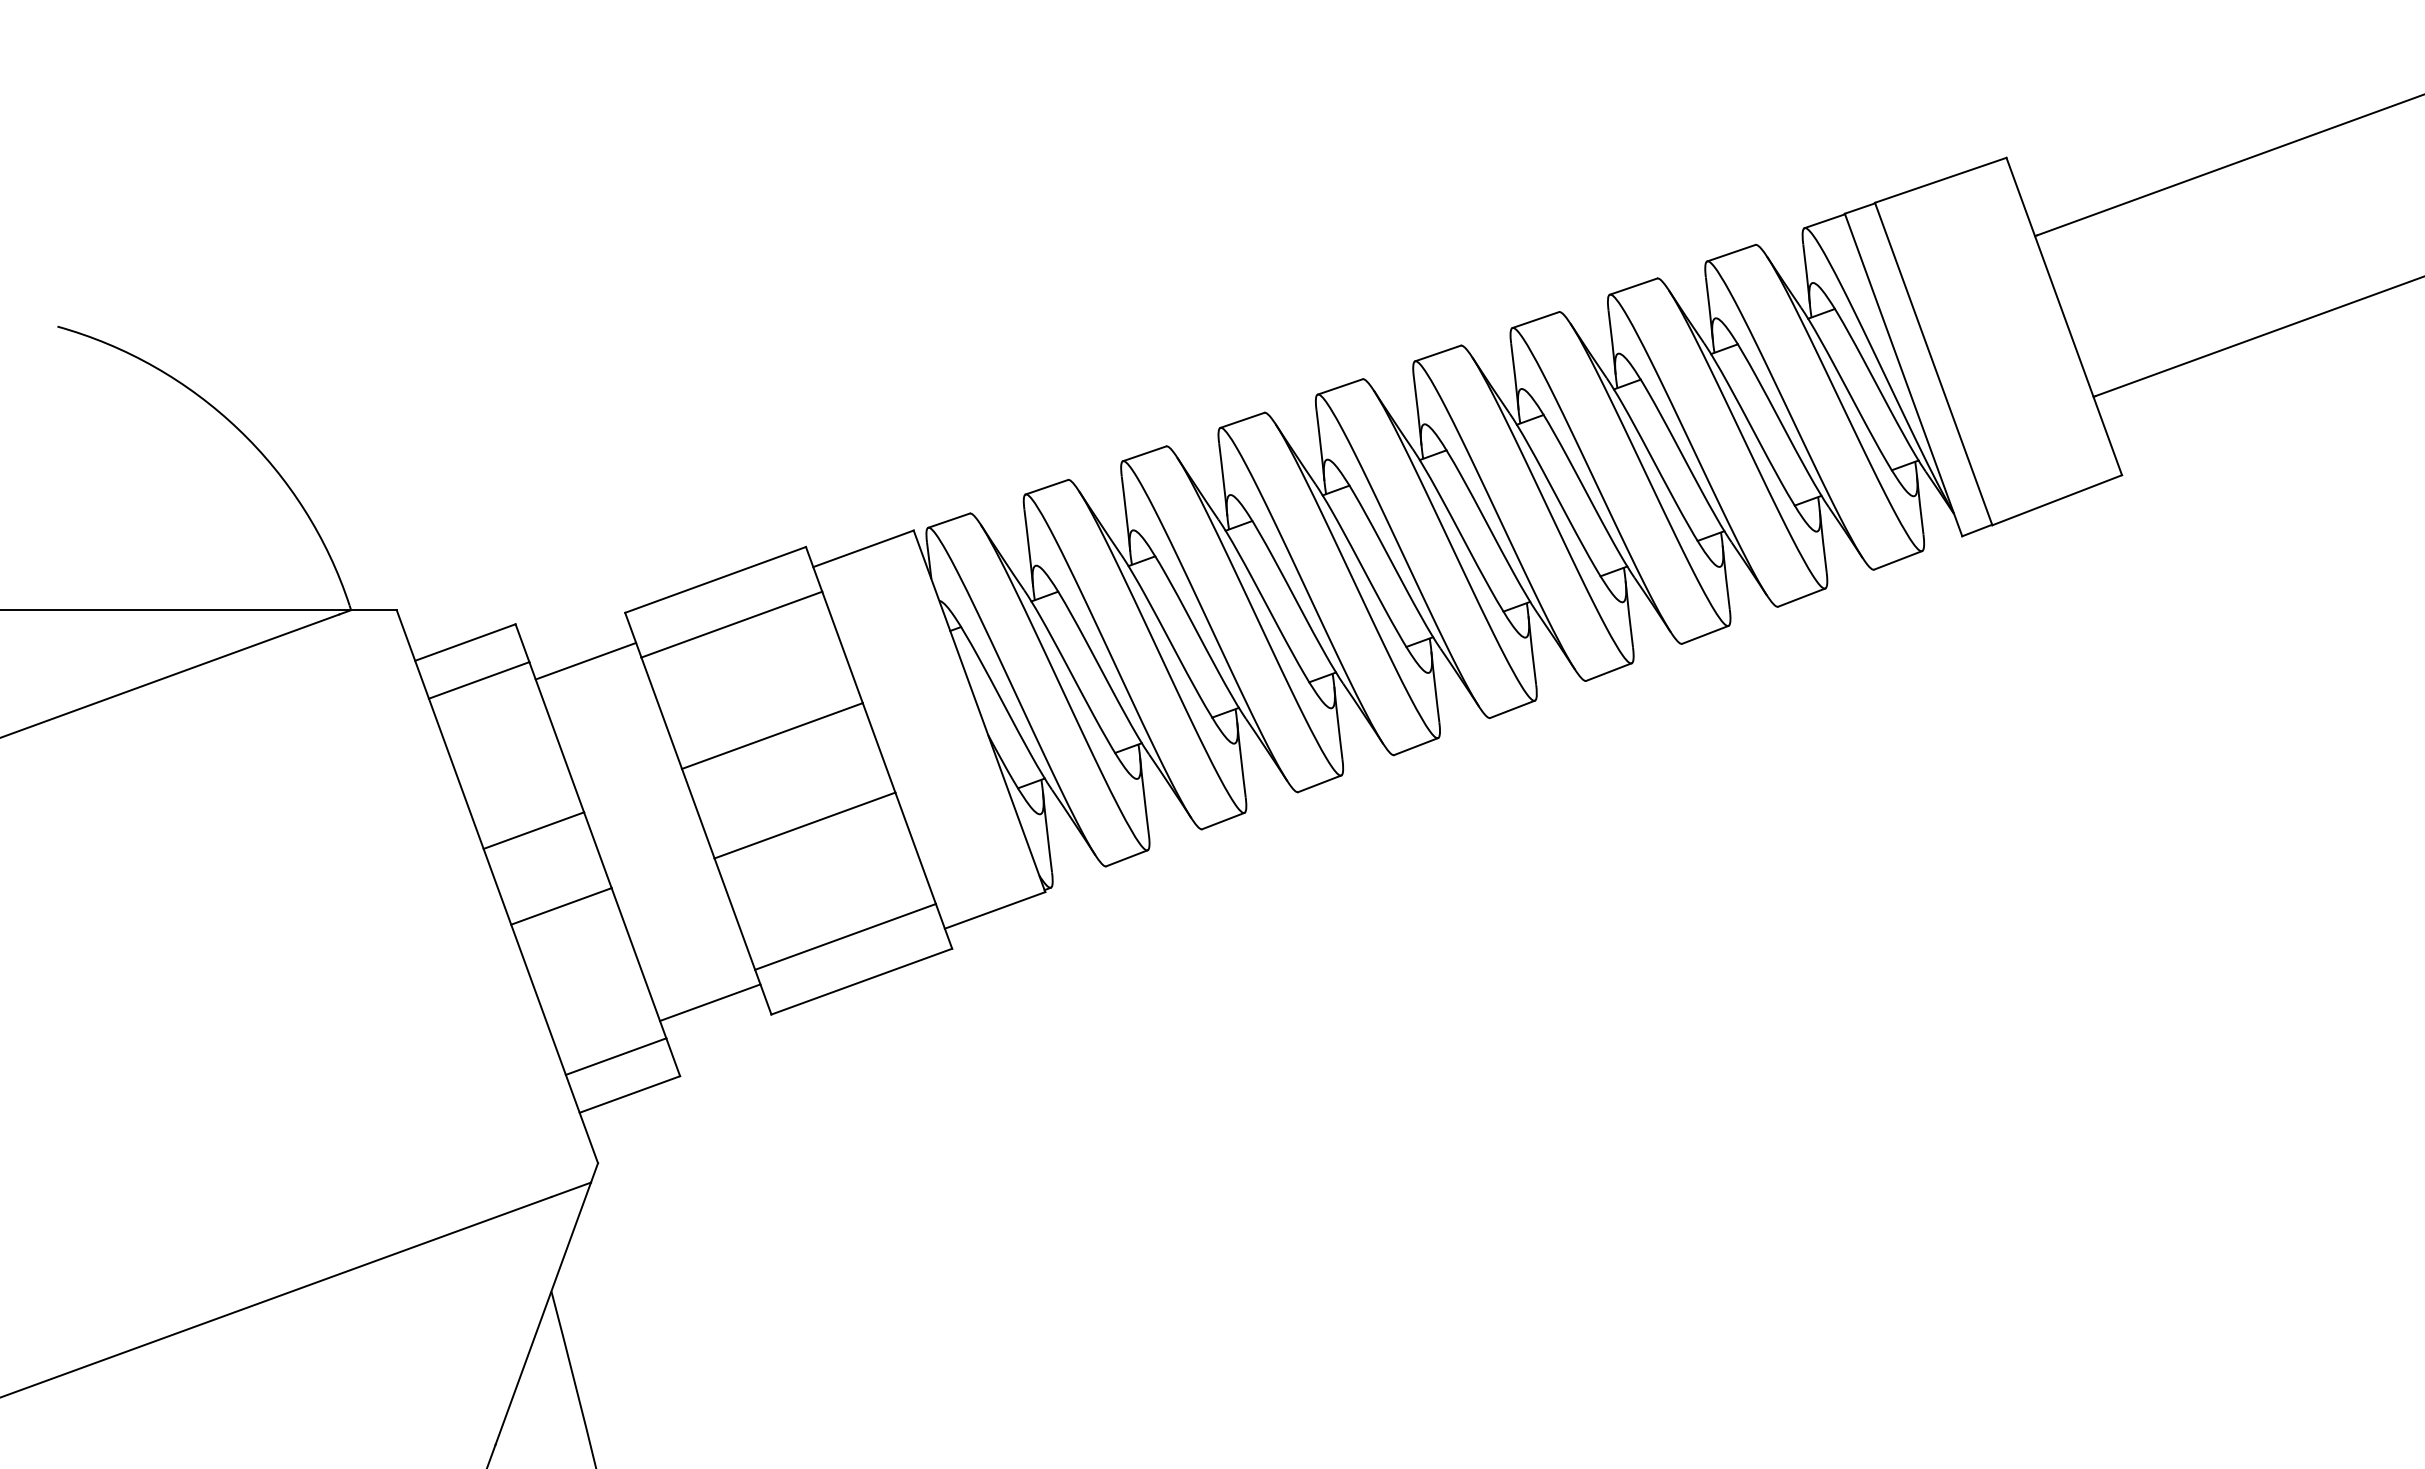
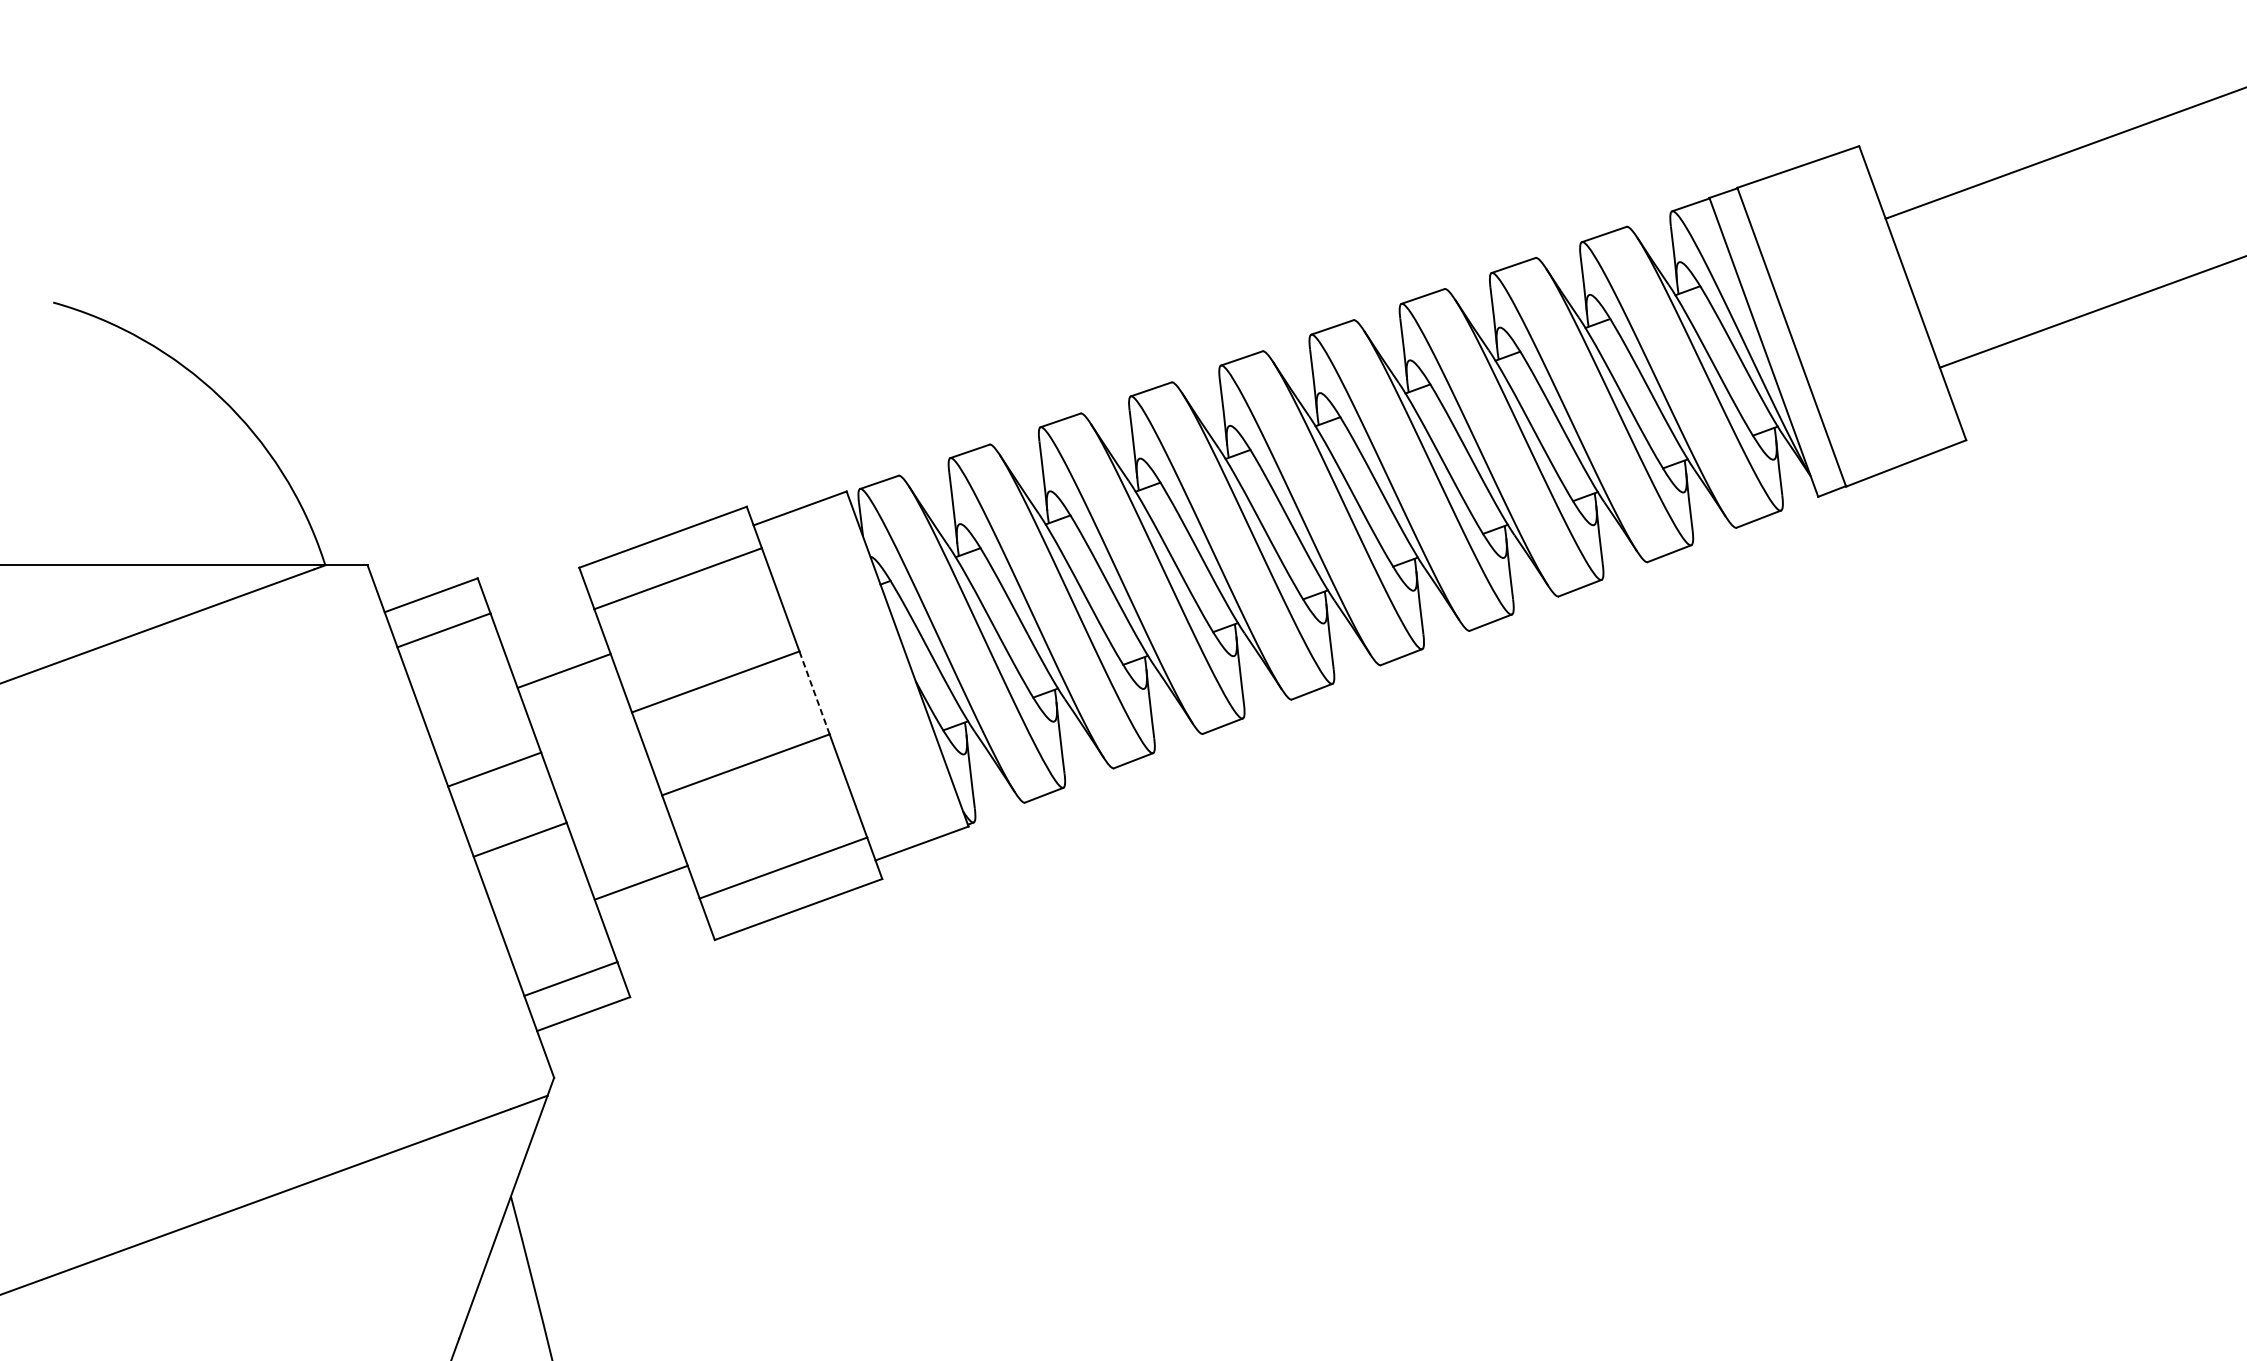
line: (585, 660) -> (563, 670), moved
line: (879, 747) -> (814, 692), solid -> dashed
line: (710, 1002) -> (641, 882), moved

